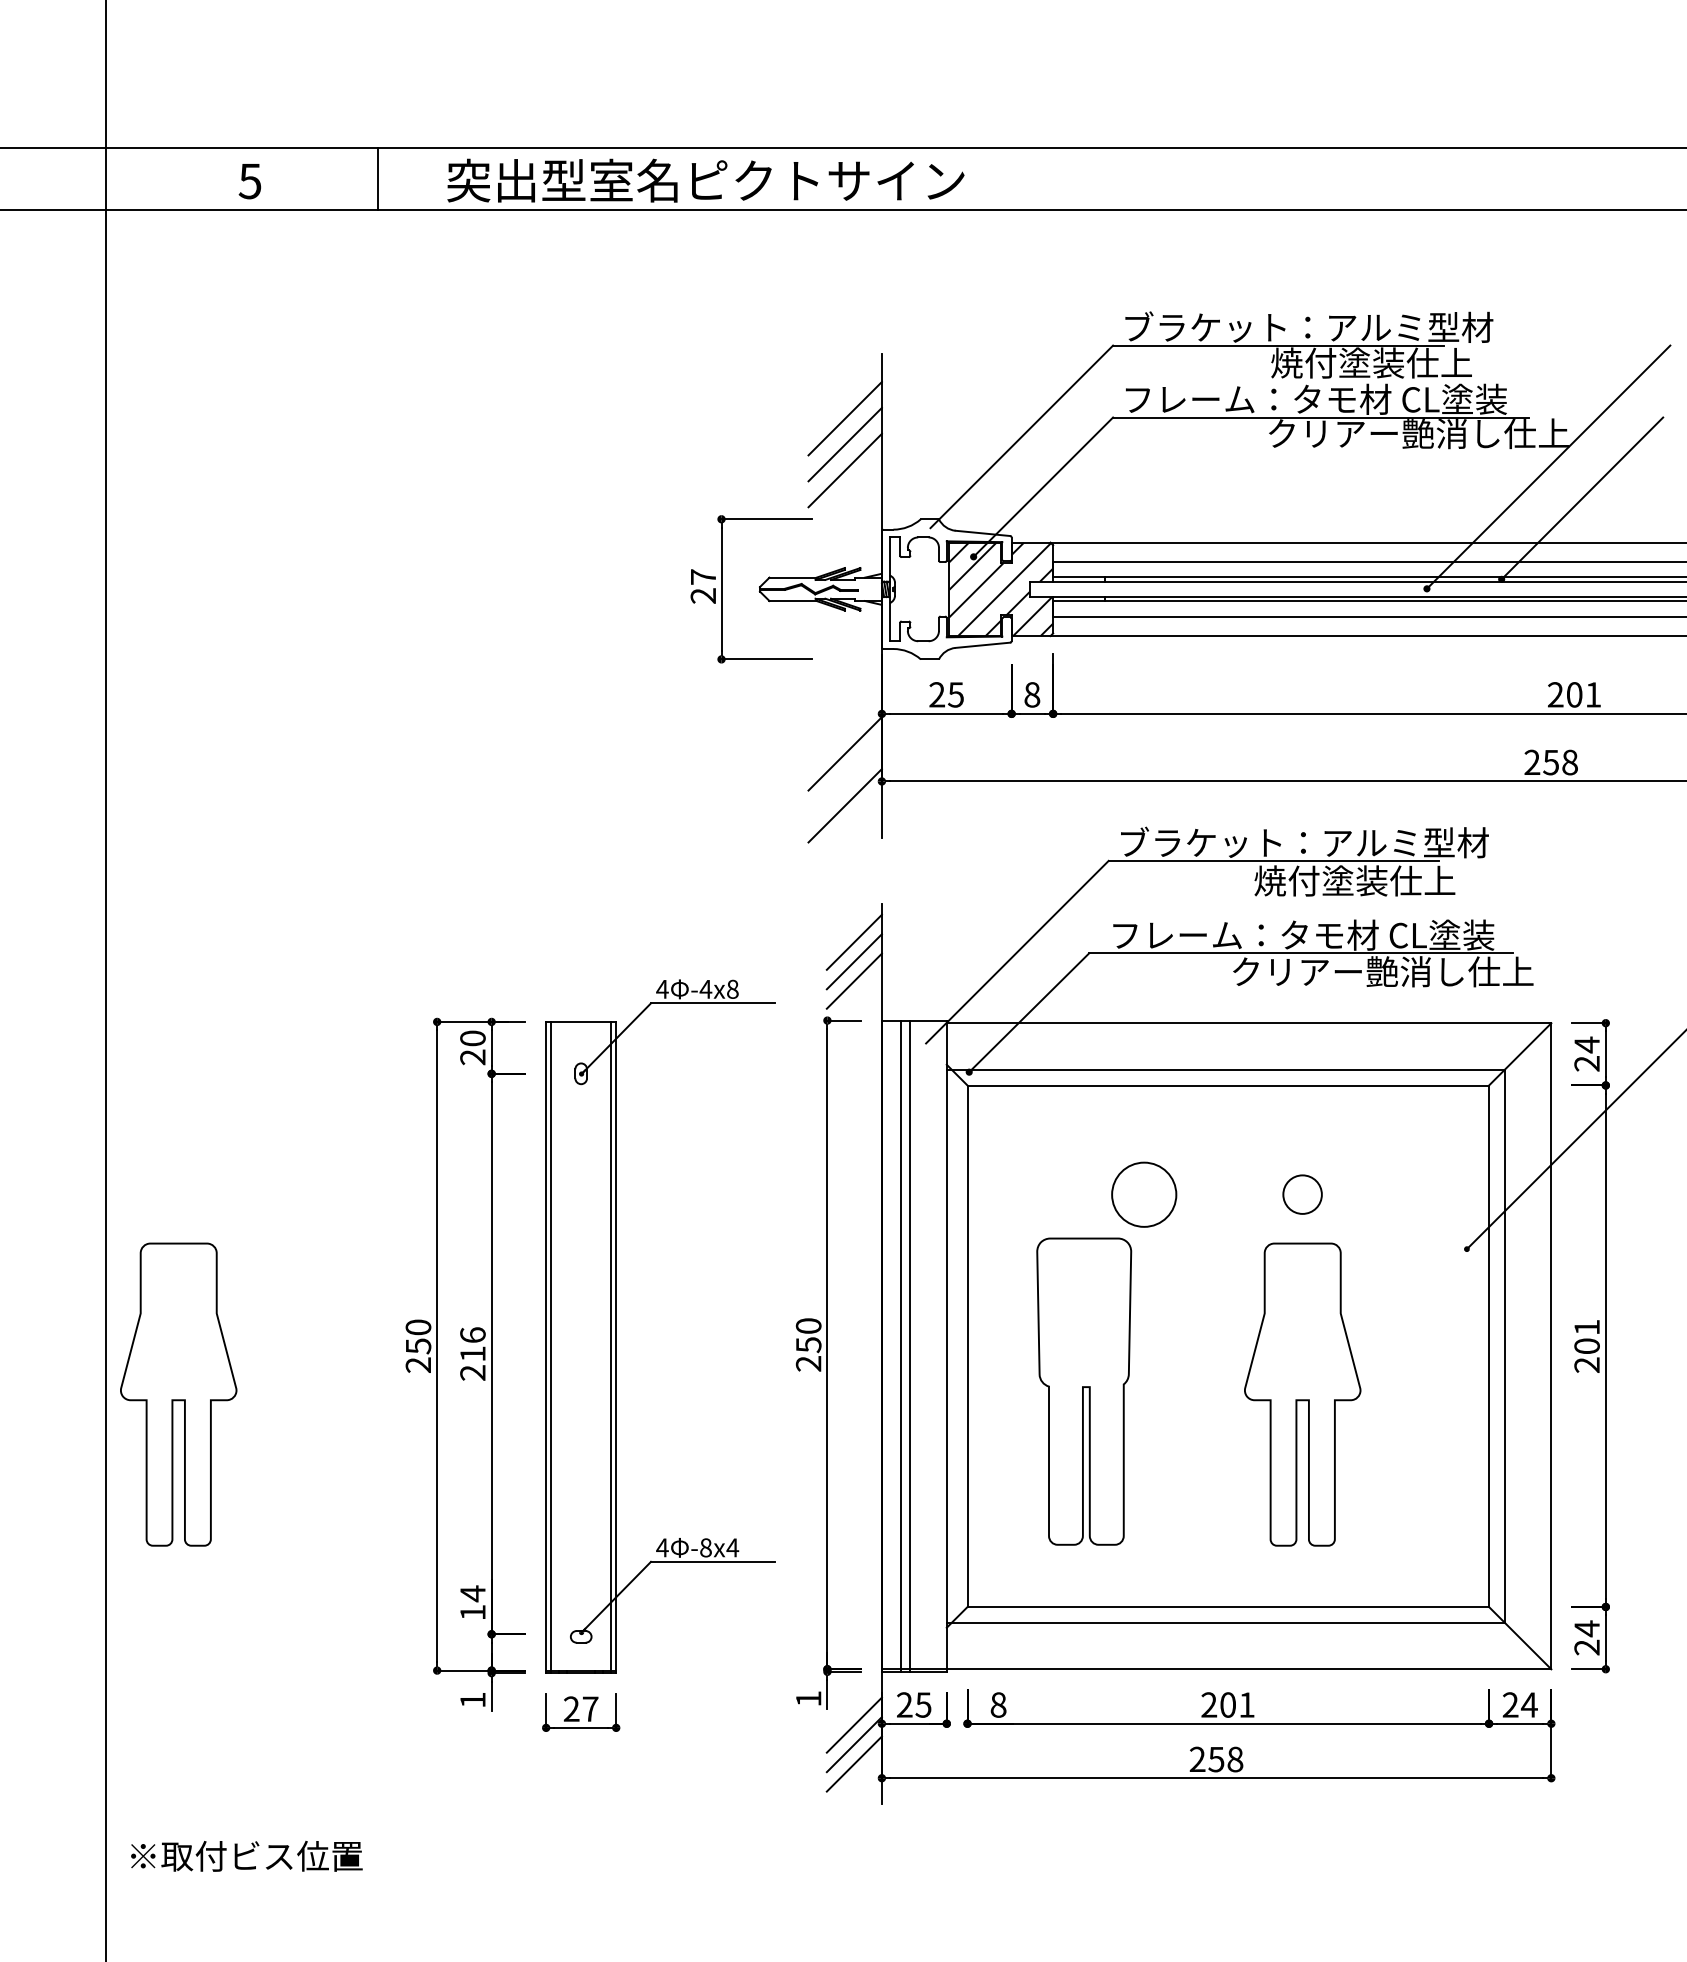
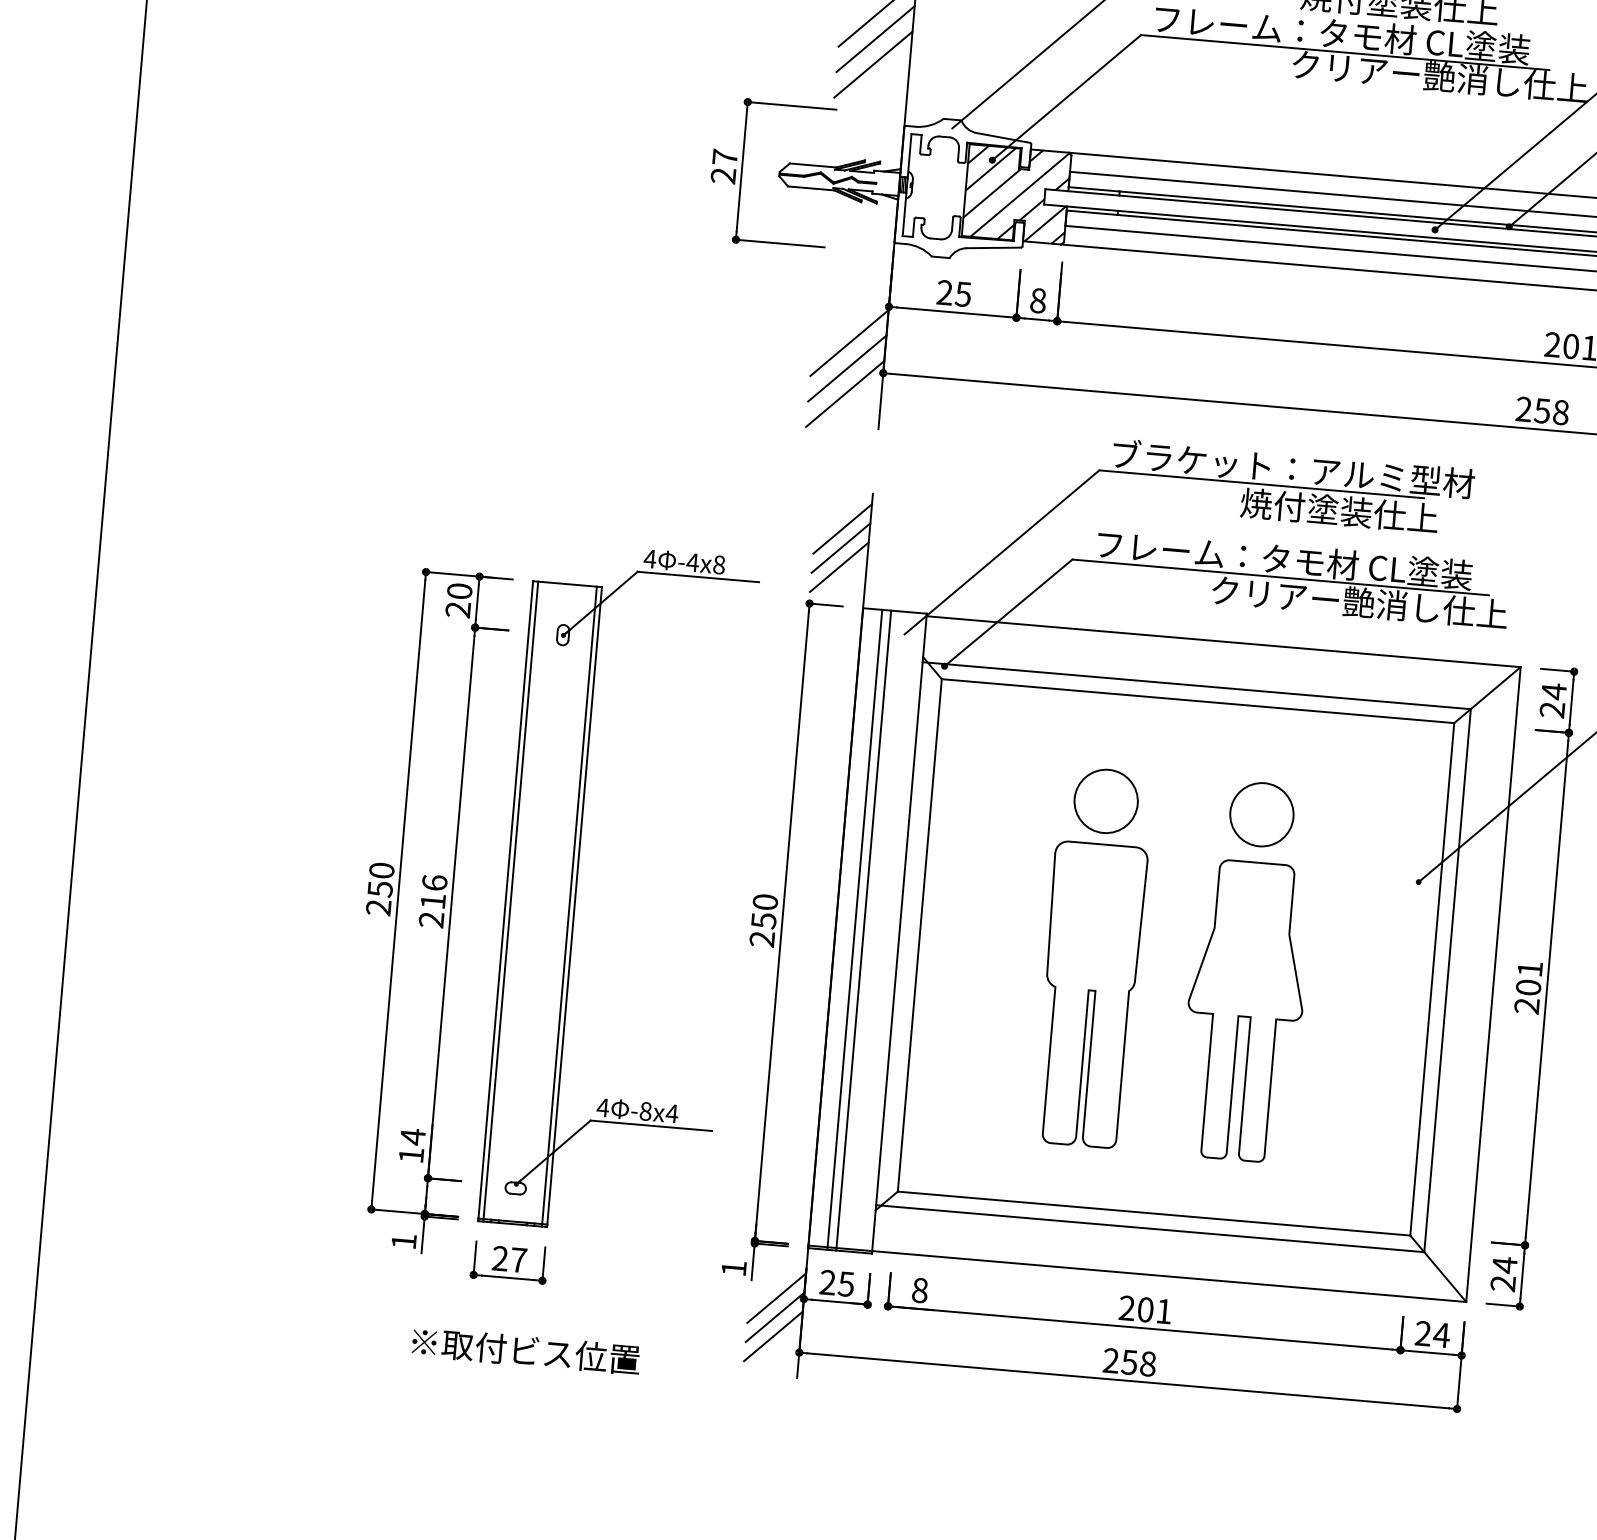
line: (844, 779) -> (846, 368), added
part: (1302, 1194) -> (1261, 814), size x1.67
part: (1084, 1391) -> (1089, 994), moved
part: (178, 1394) -> (140, 916), removed
text: (246, 1855) -> (525, 1350), moved

